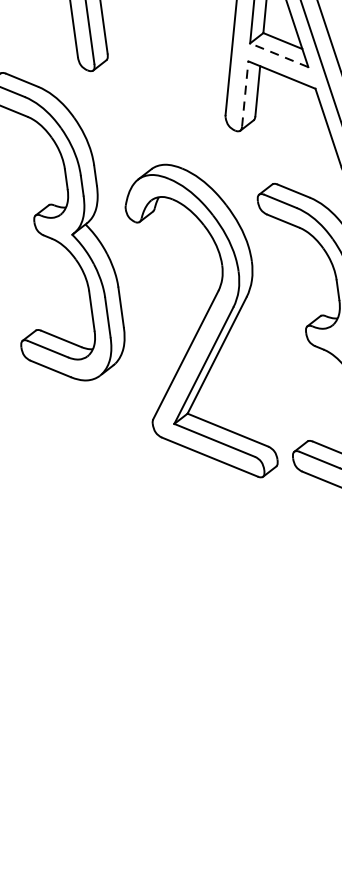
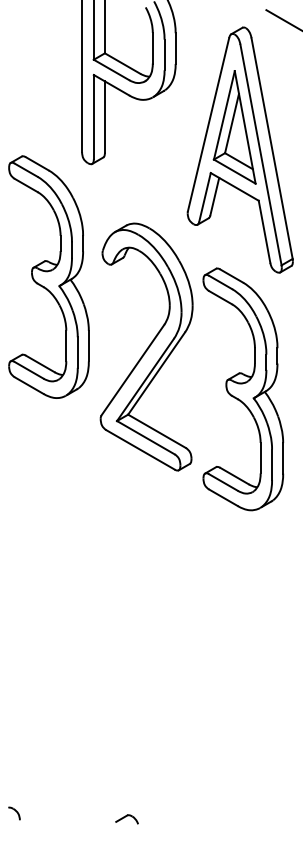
line: (278, 55) -> (234, 171), dashed -> solid
line: (245, 92) -> (205, 196), dashed -> solid
part: (199, 322) -> (146, 346), moved

